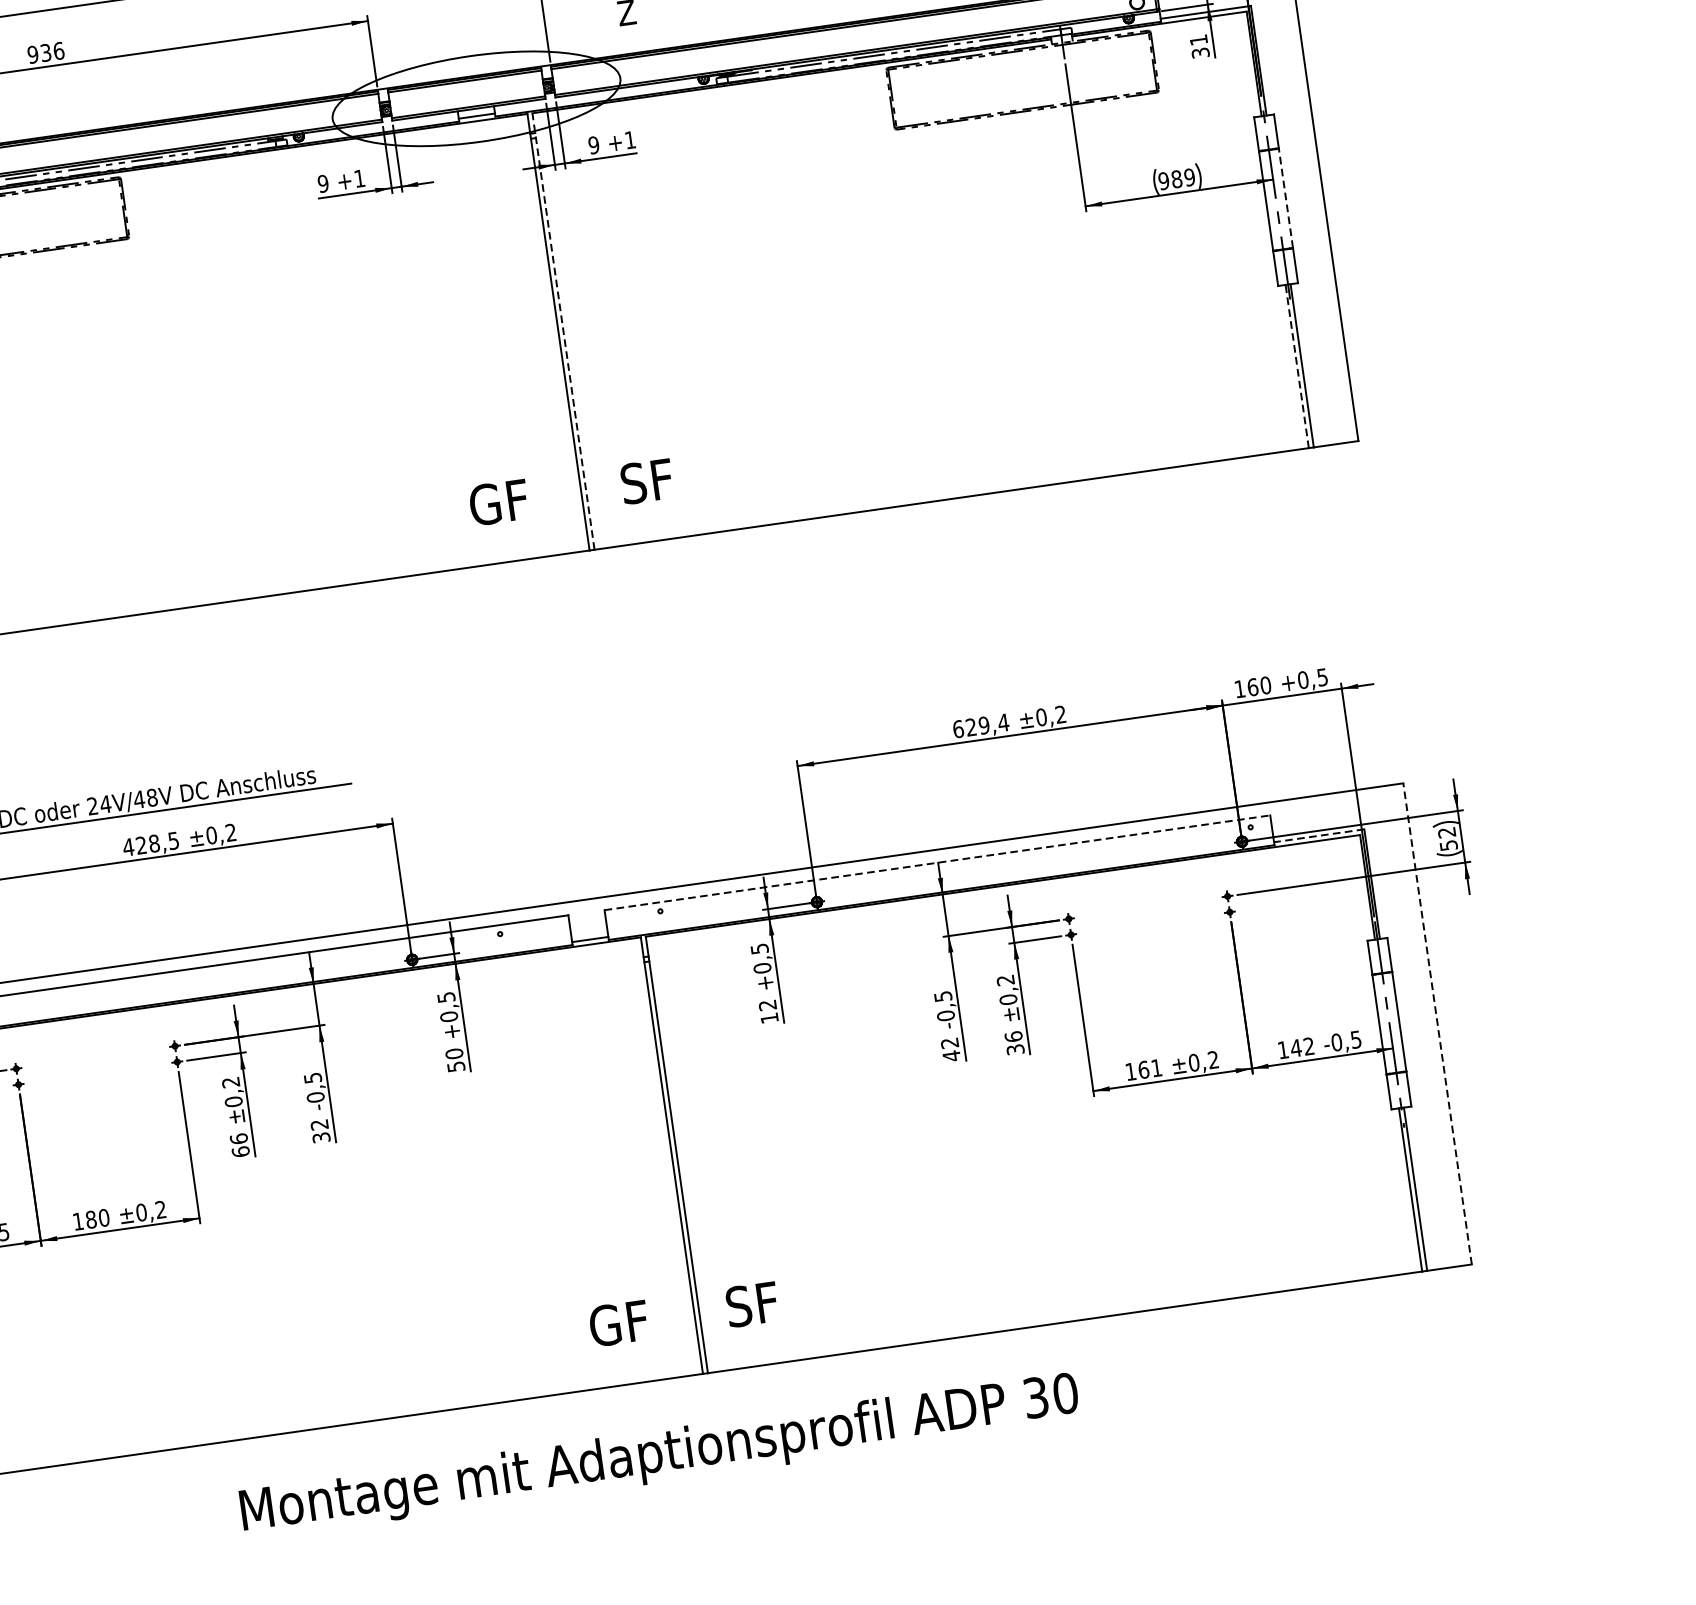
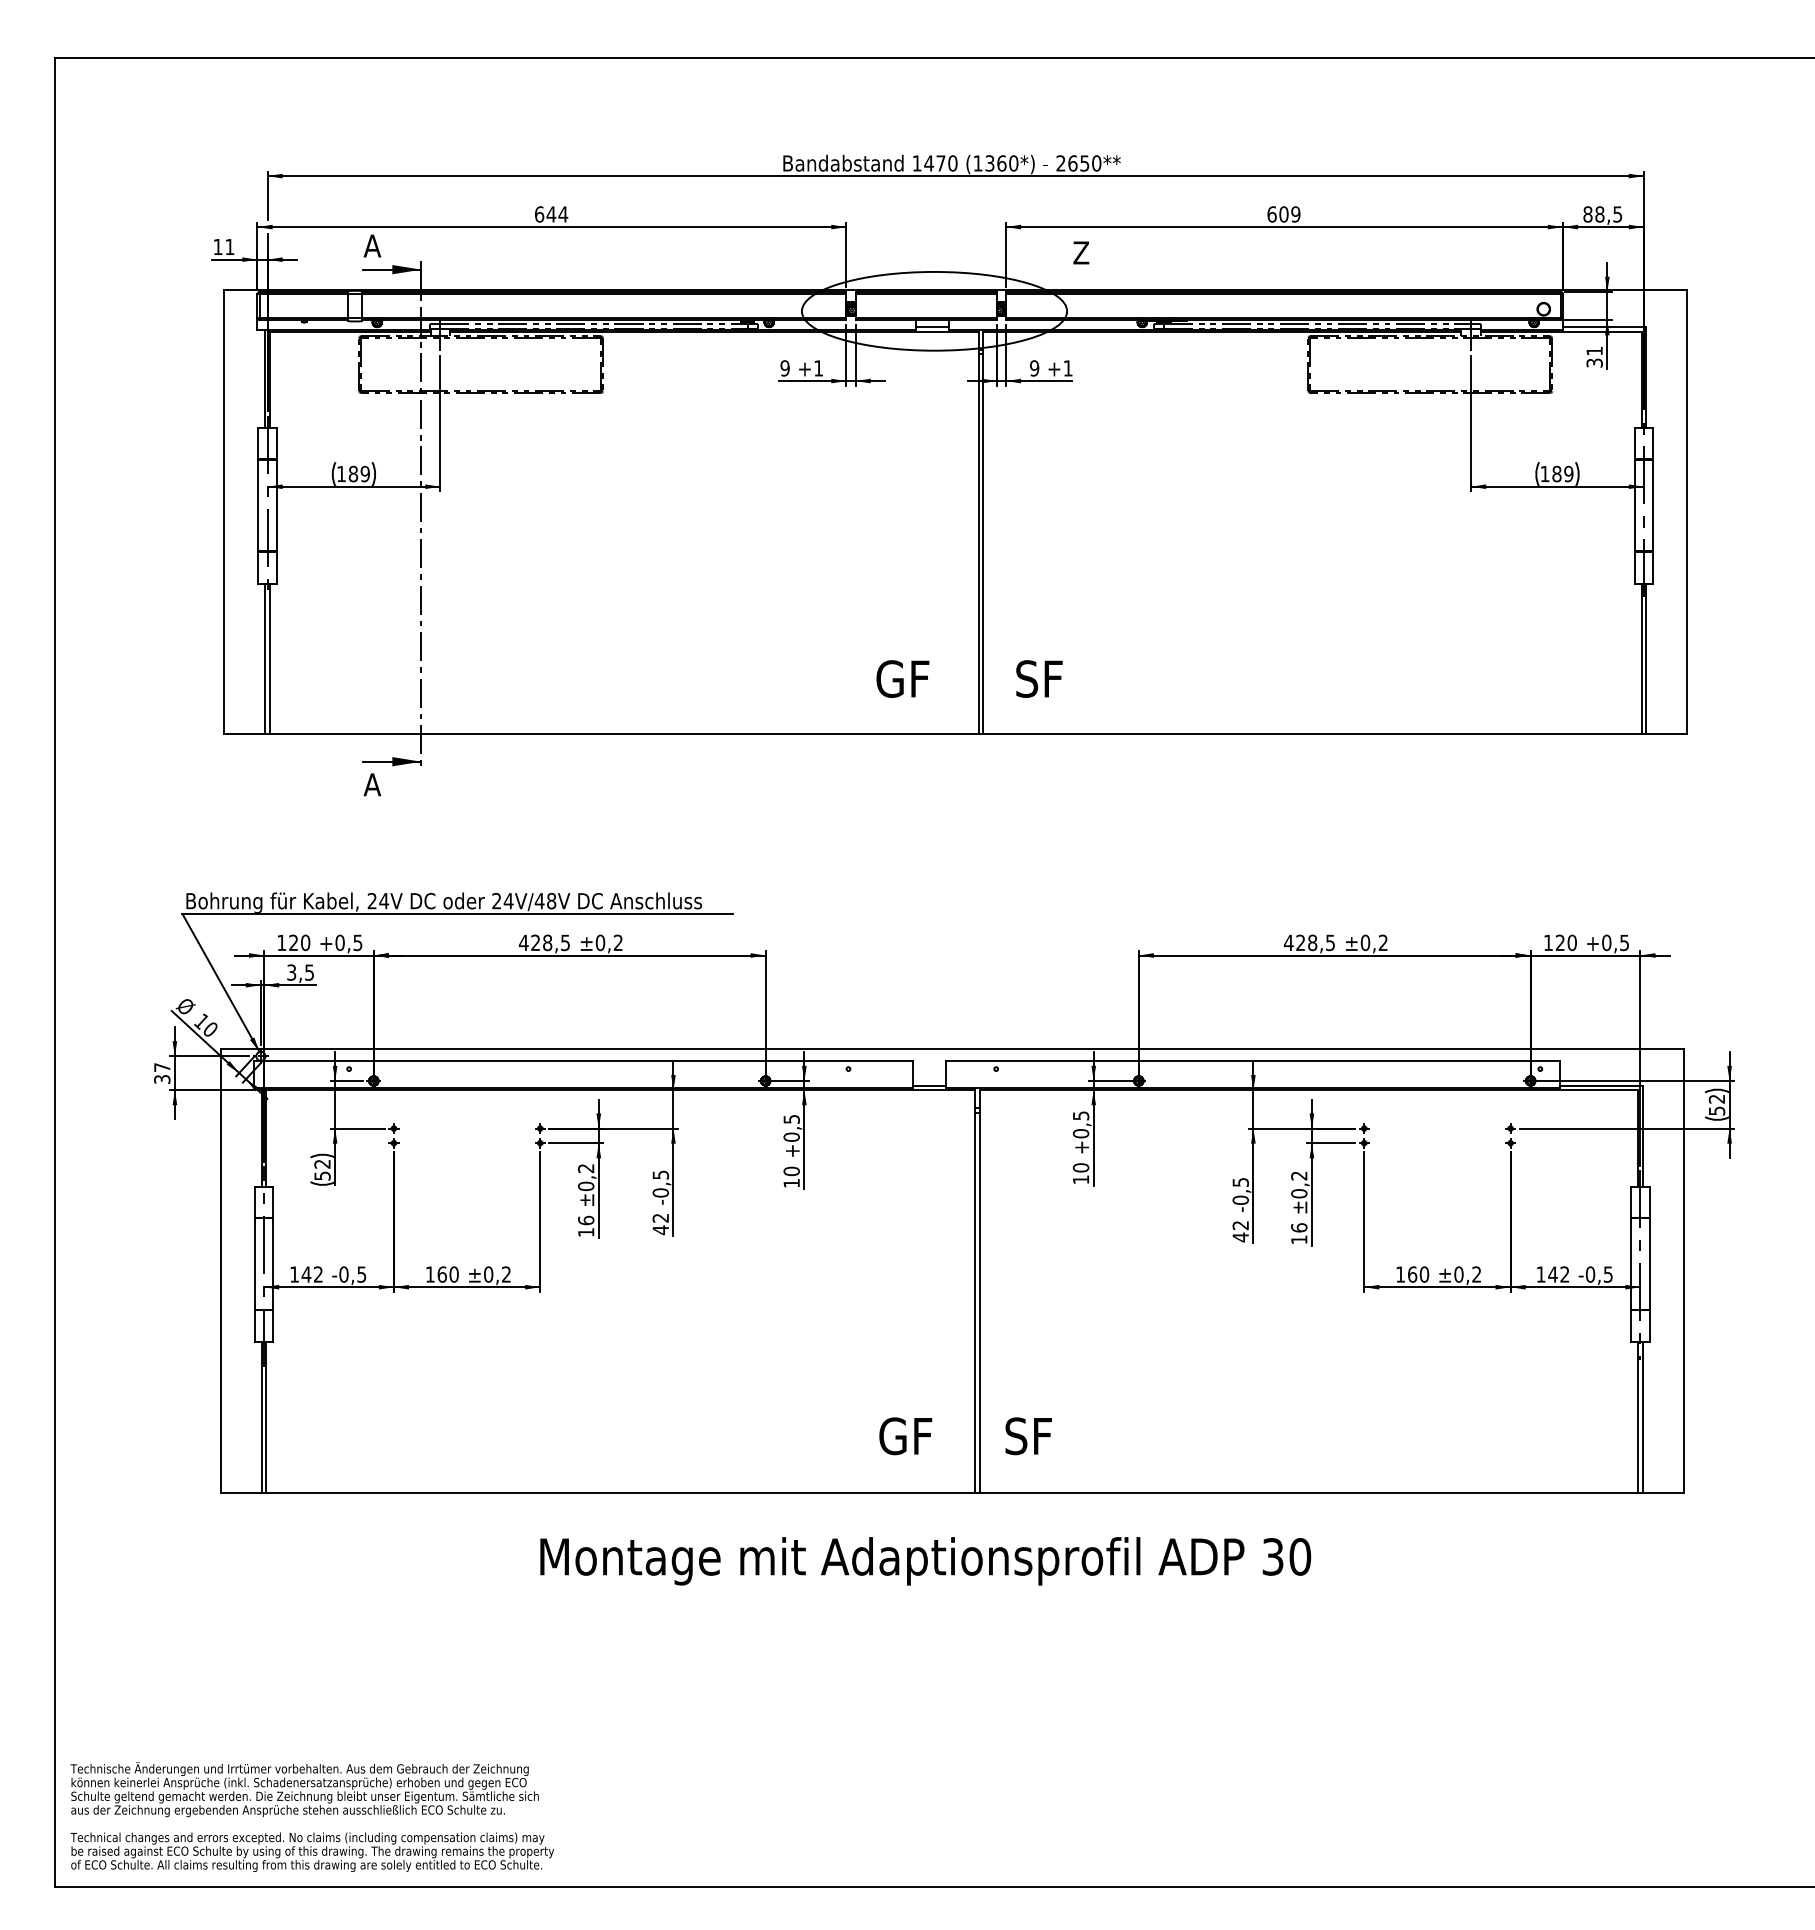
text: (46, 52) -> (551, 214), 936 -> 644
text: (1163, 180) -> (1544, 473), 989 -> 189
line: (1286, 198) -> (1653, 505), dashed -> solid
line: (563, 331) -> (983, 532), dashed -> solid
line: (1297, 366) -> (1641, 658), dashed -> solid
text: (1253, 686) -> (1560, 942), 160 -> 120
text: (980, 725) -> (1309, 942), 629,4 -> 428,5
line: (1319, 835) -> (1601, 1085), dashed -> solid
line: (937, 862) -> (1252, 1060), dashed -> solid
text: (768, 1004) -> (1081, 1167), 12 -> 10
line: (1437, 1023) -> (1683, 1270), dashed -> solid
text: (1015, 1049) -> (1299, 1239), 36 -> 16
text: (456, 1067) -> (791, 1183), 50 -> 10
text: (1156, 1068) -> (1424, 1274), 161 -> 160
text: (321, 1138) -> (660, 1230), 32 -> 42
text: (241, 1151) -> (586, 1232), 66 -> 16
text: (90, 1219) -> (441, 1274), 180 -> 160

